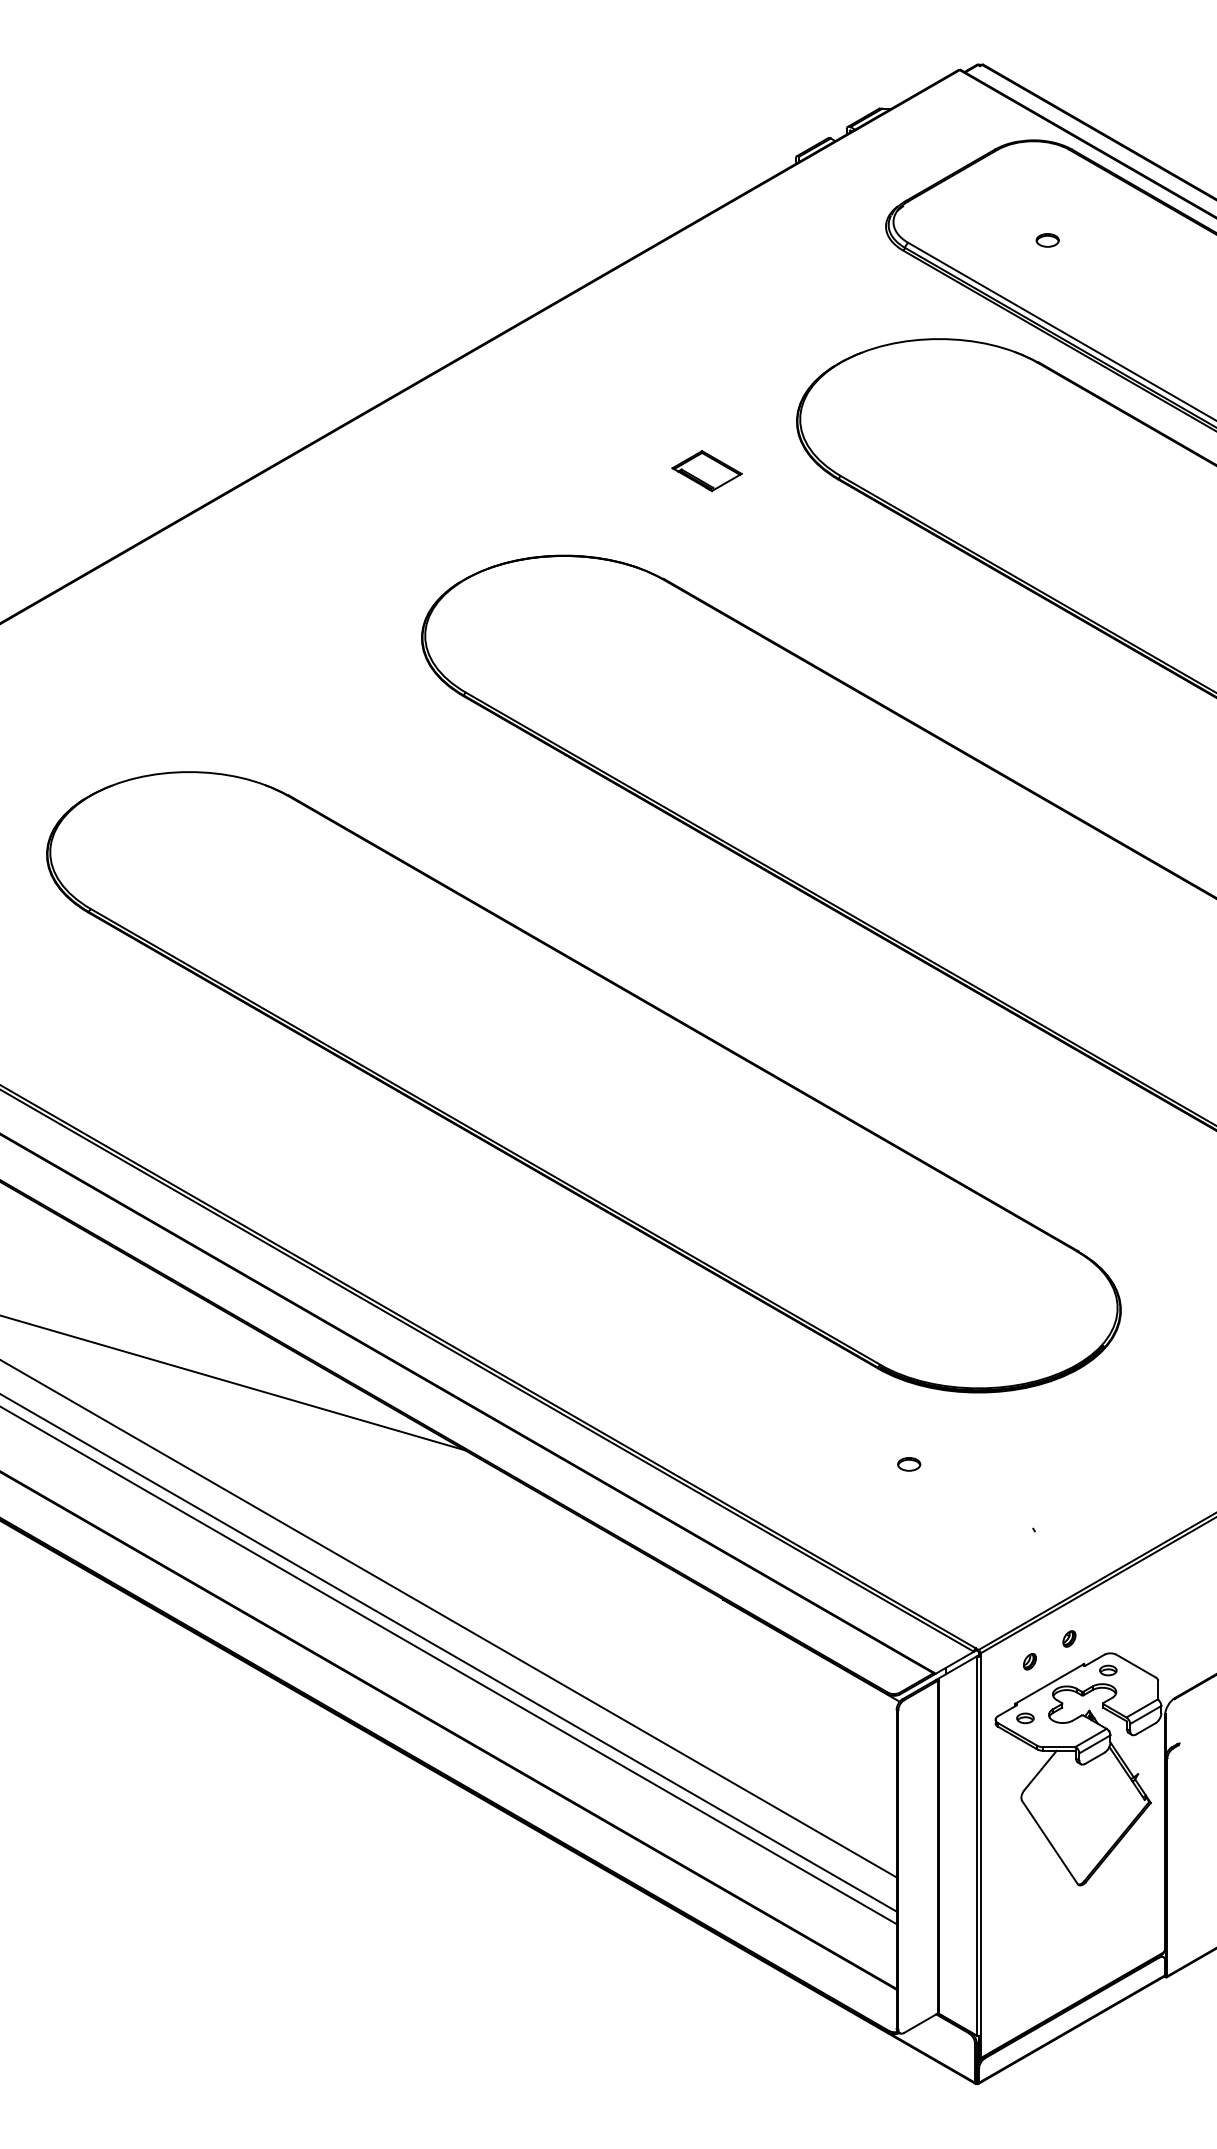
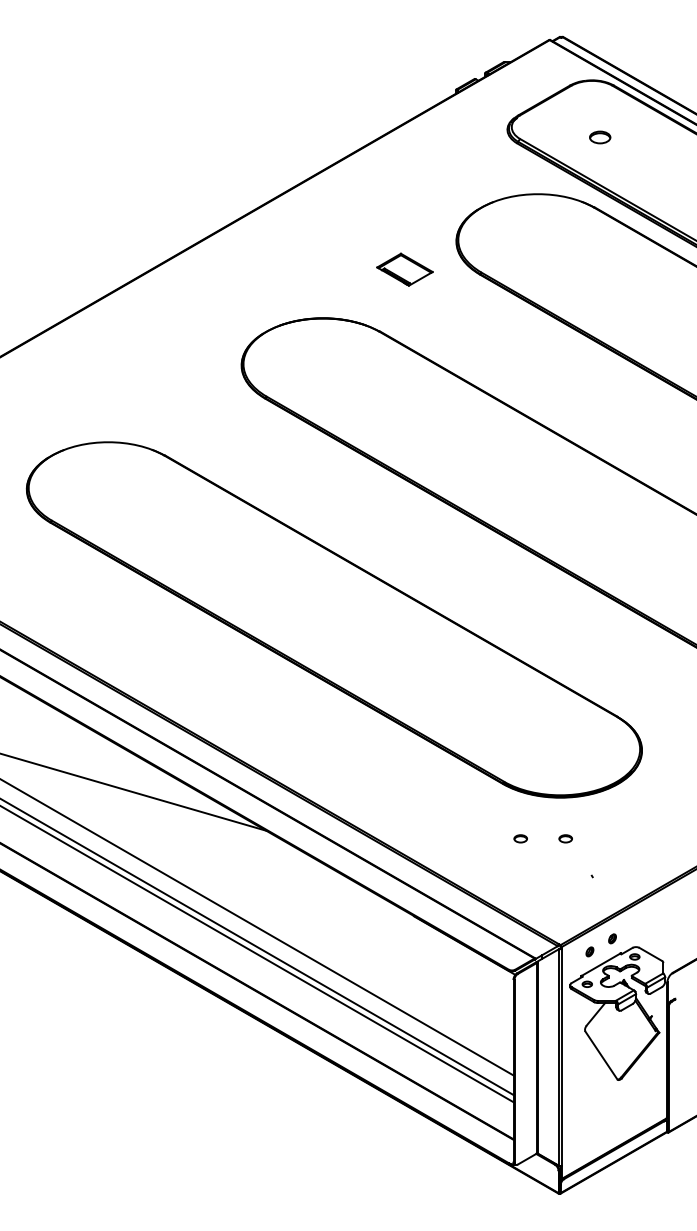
part: (1046, 240) -> (599, 137), size x1.6
part: (706, 470) -> (404, 269), size x1.4
part: (987, 1463) -> (565, 838), added

